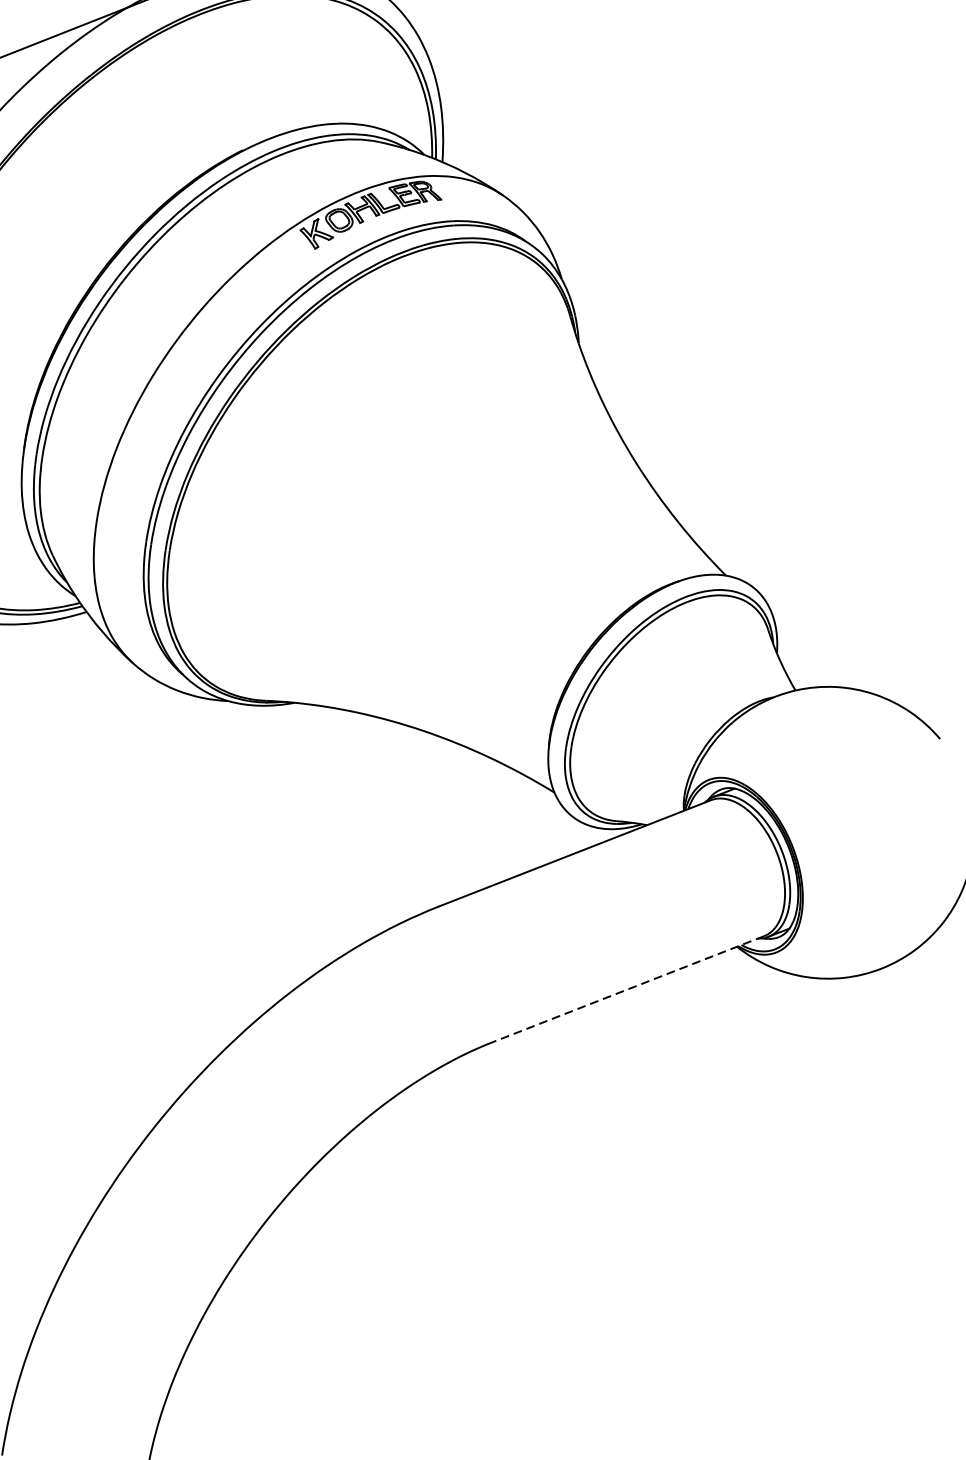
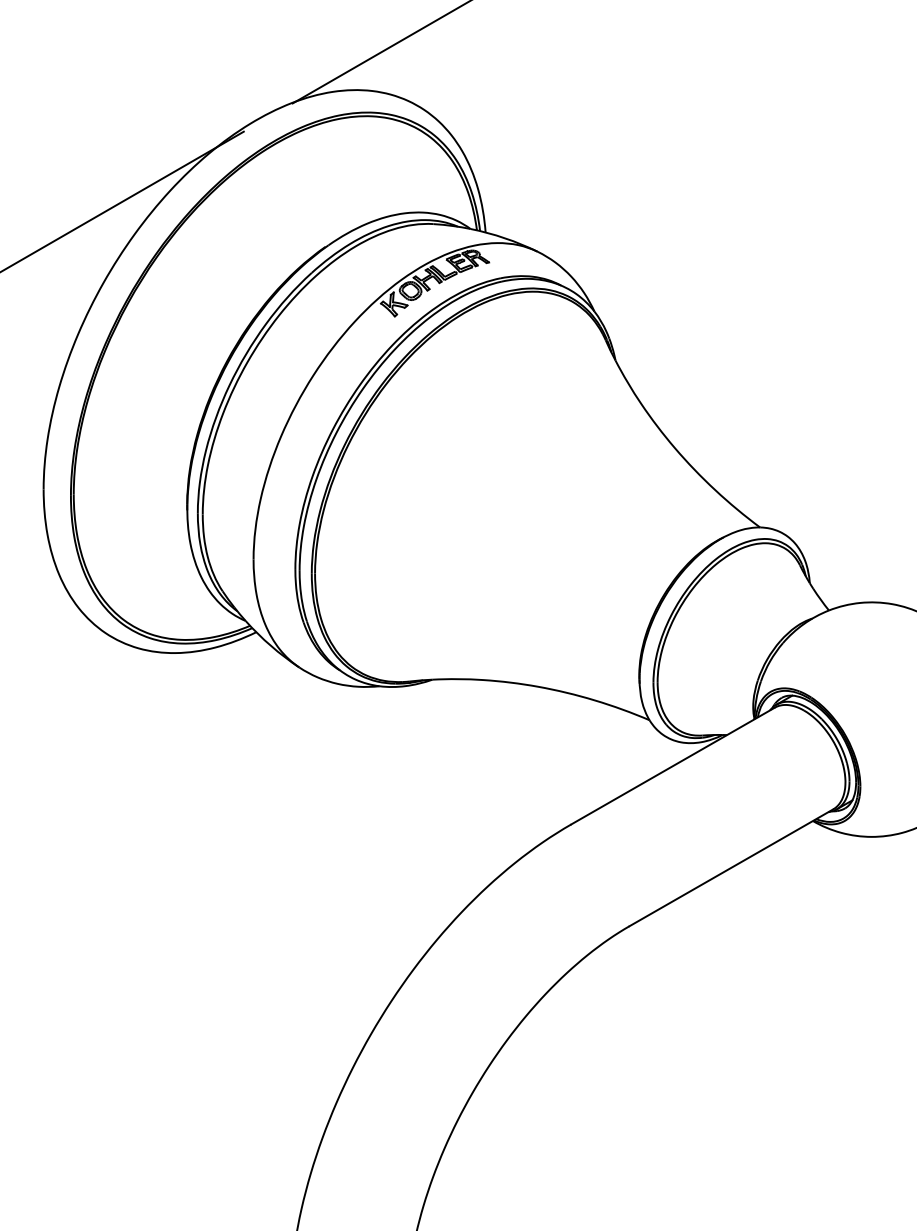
line: (626, 990) -> (730, 868), dashed -> solid

